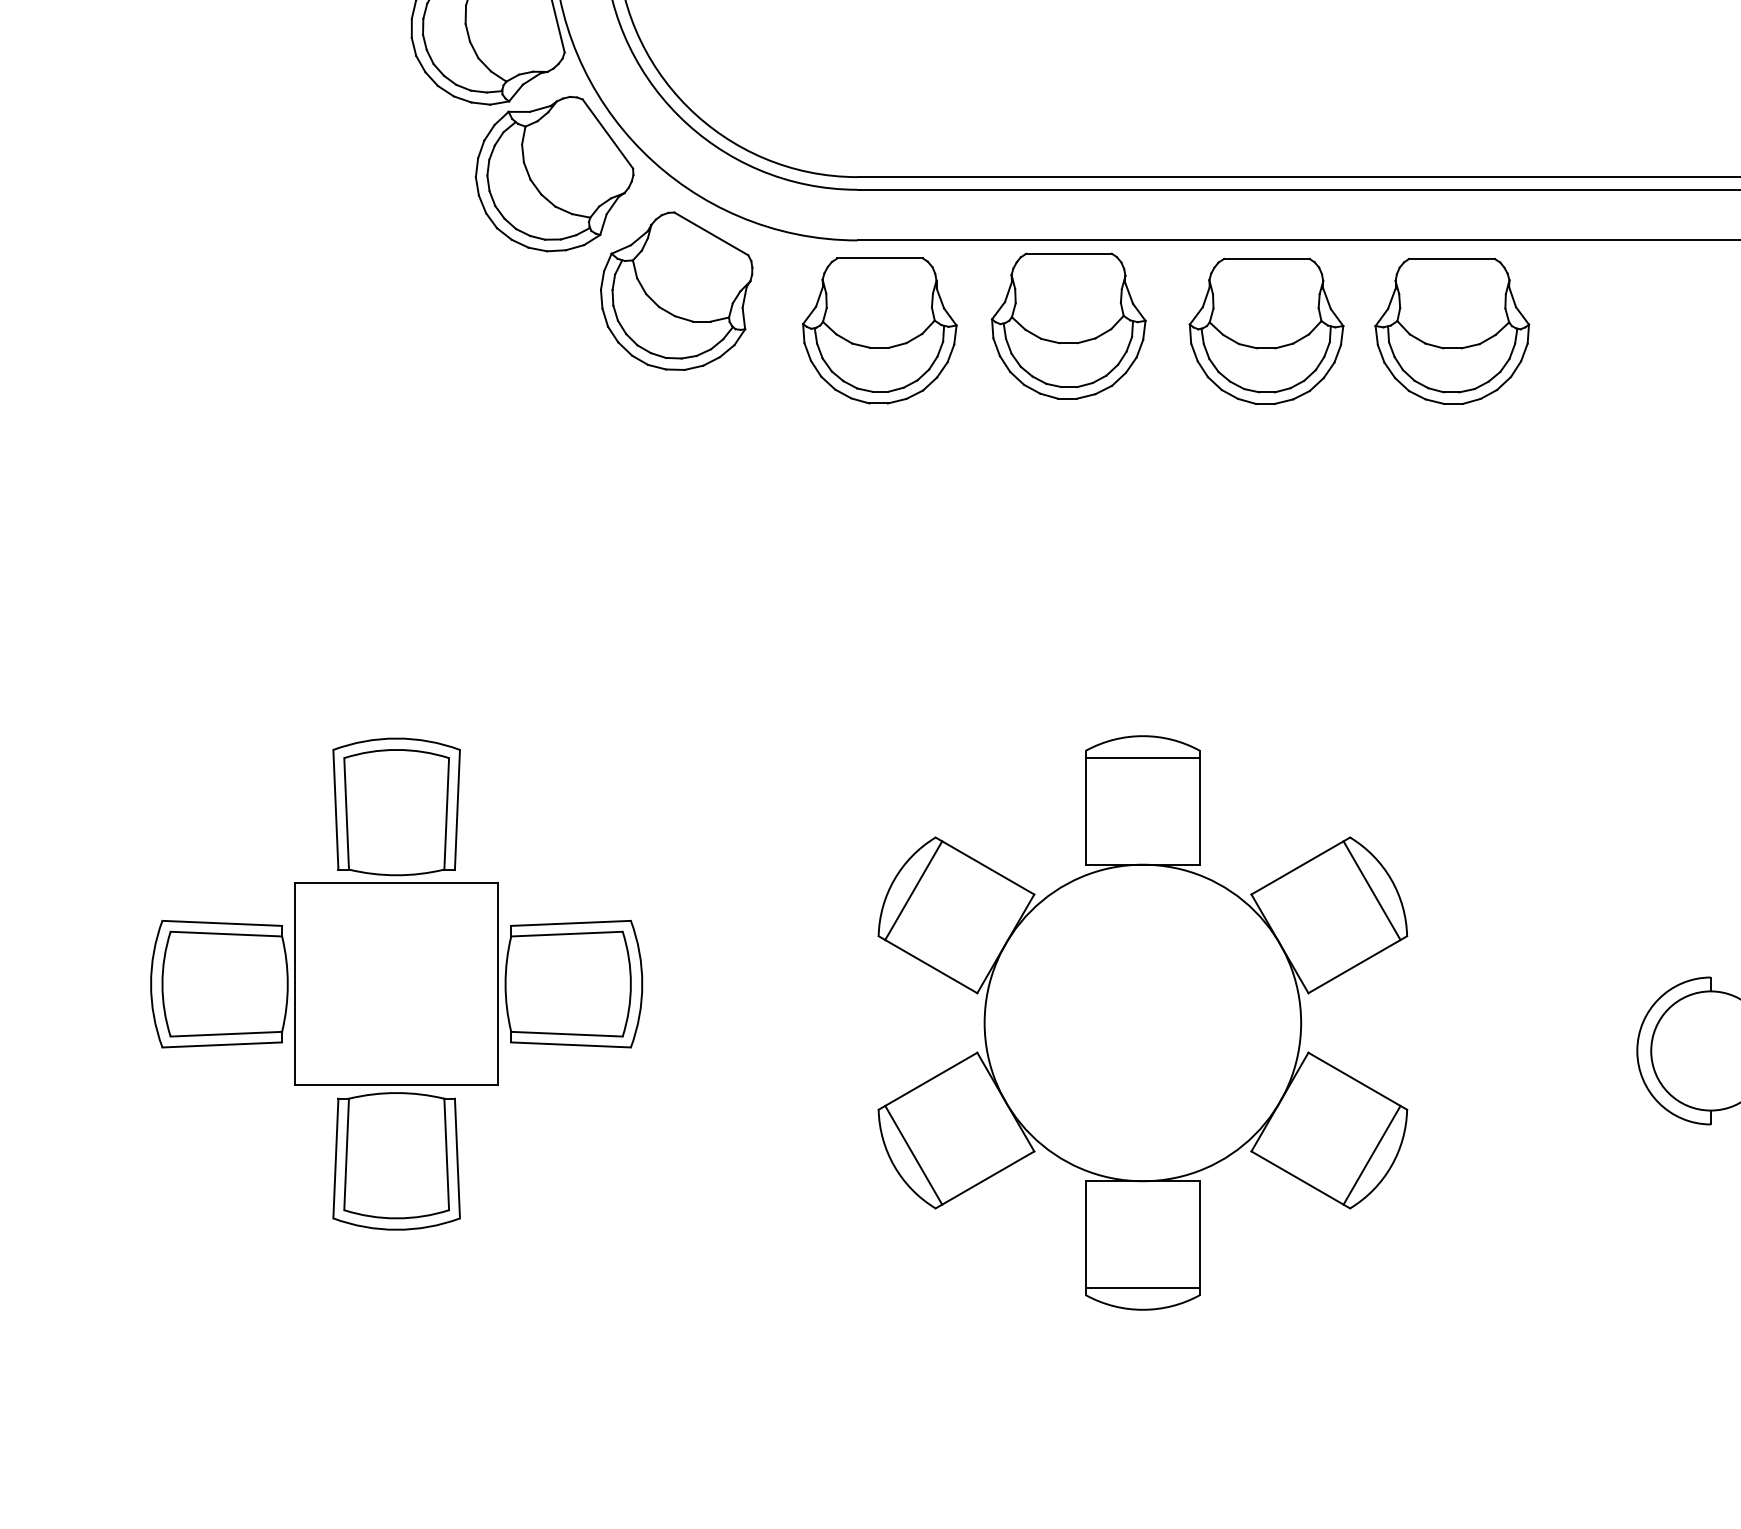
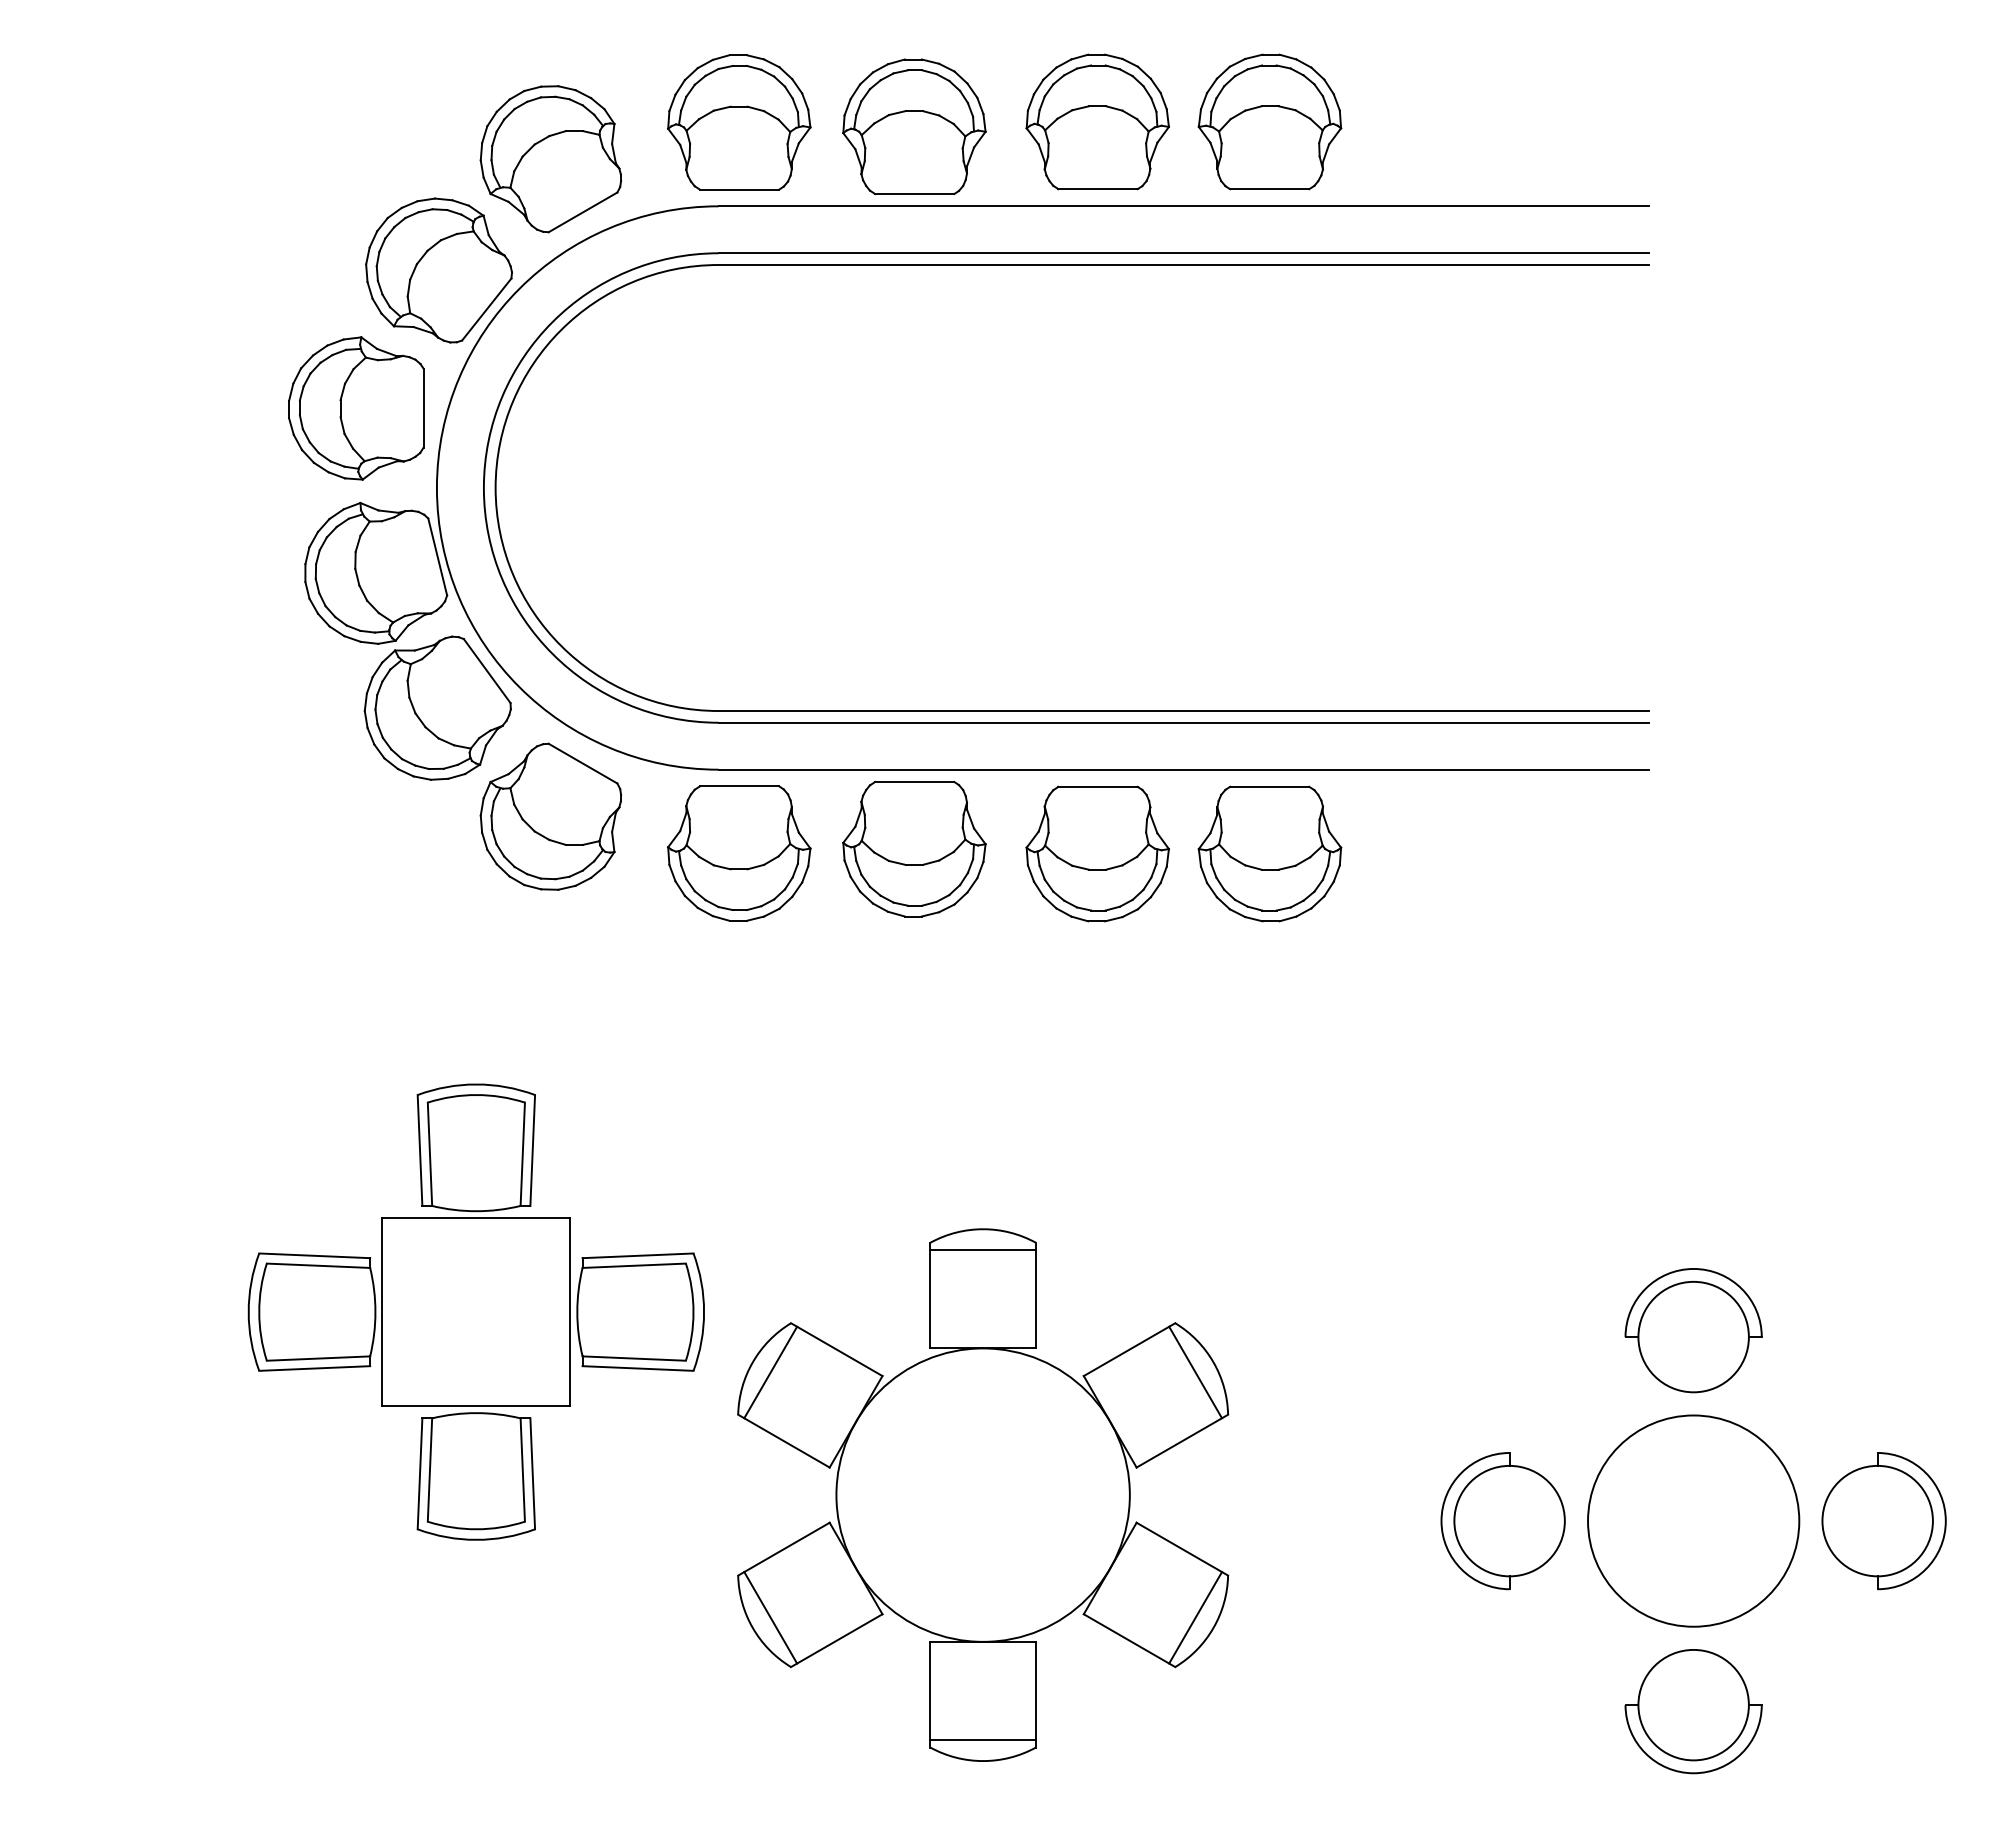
part: (395, 983) -> (475, 1311), moved

